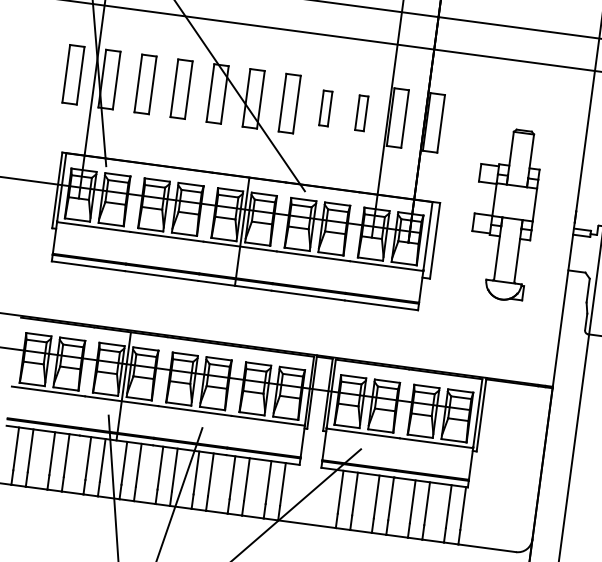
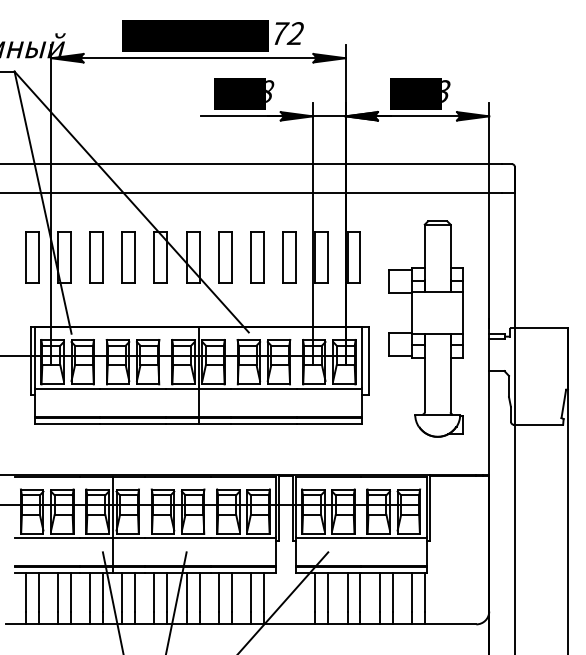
part: (325, 108) -> (257, 257), size x1.67
part: (361, 113) -> (289, 257), size x1.67
part: (503, 213) -> (425, 328), size x1.43

